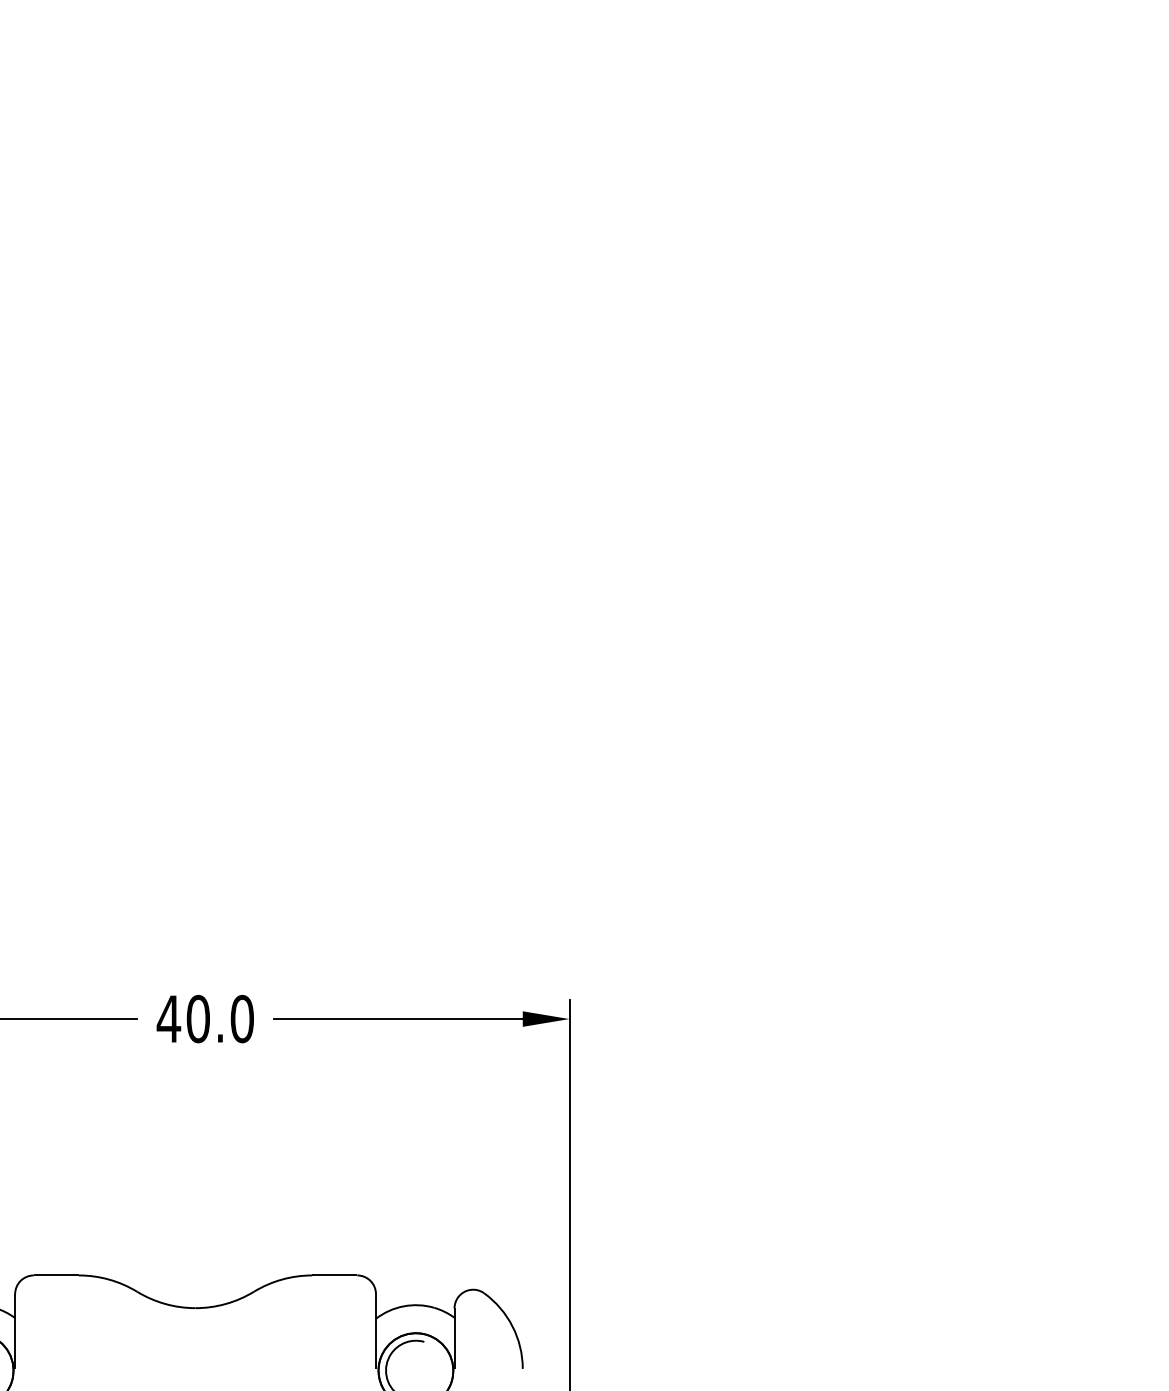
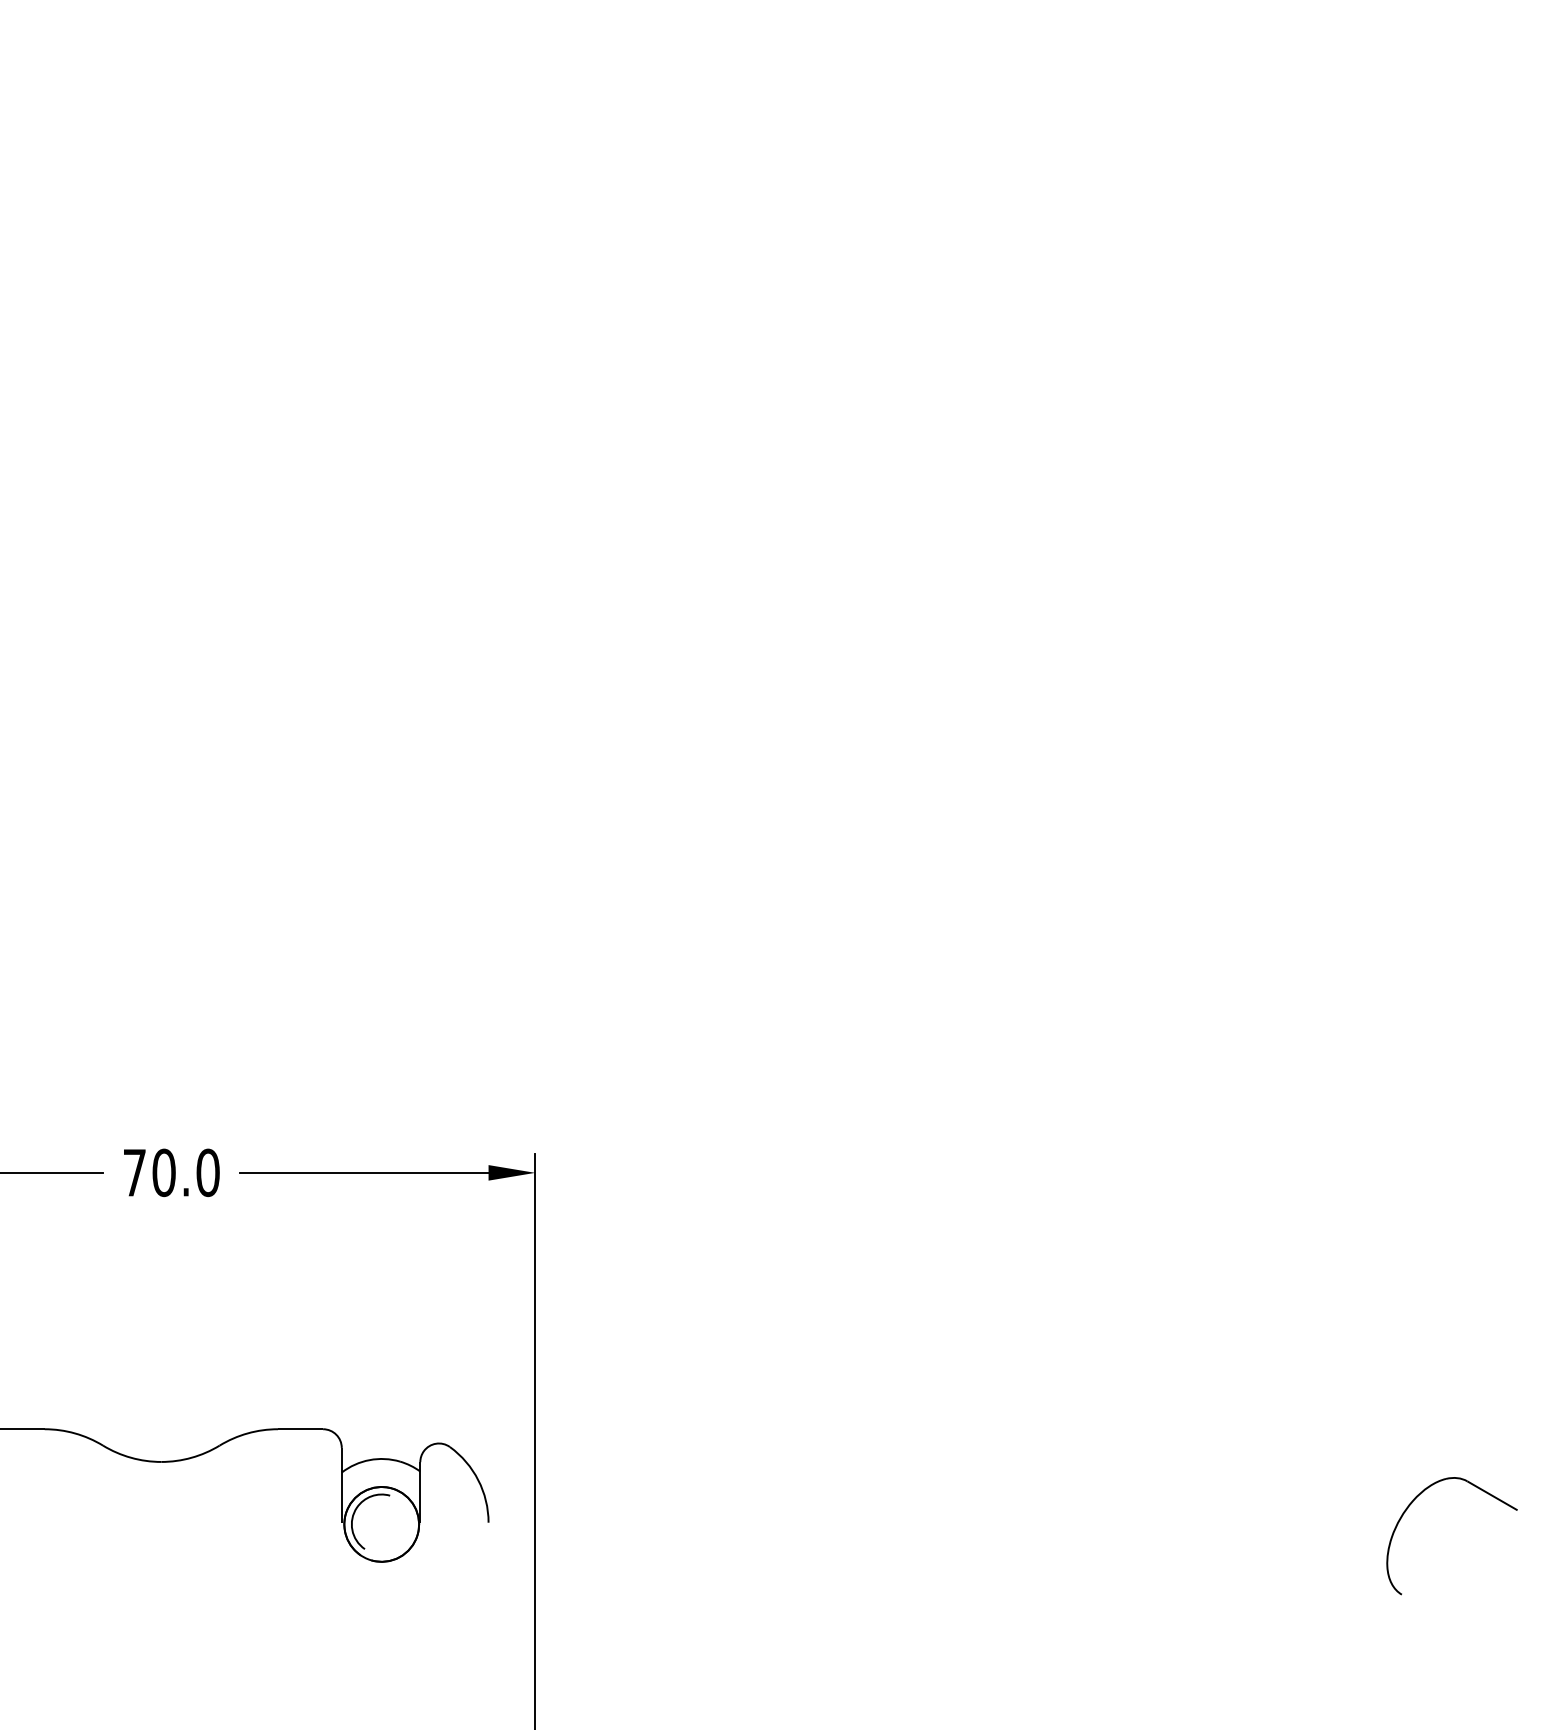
text: (168, 1018) -> (134, 1172), 40.0 -> 70.0

